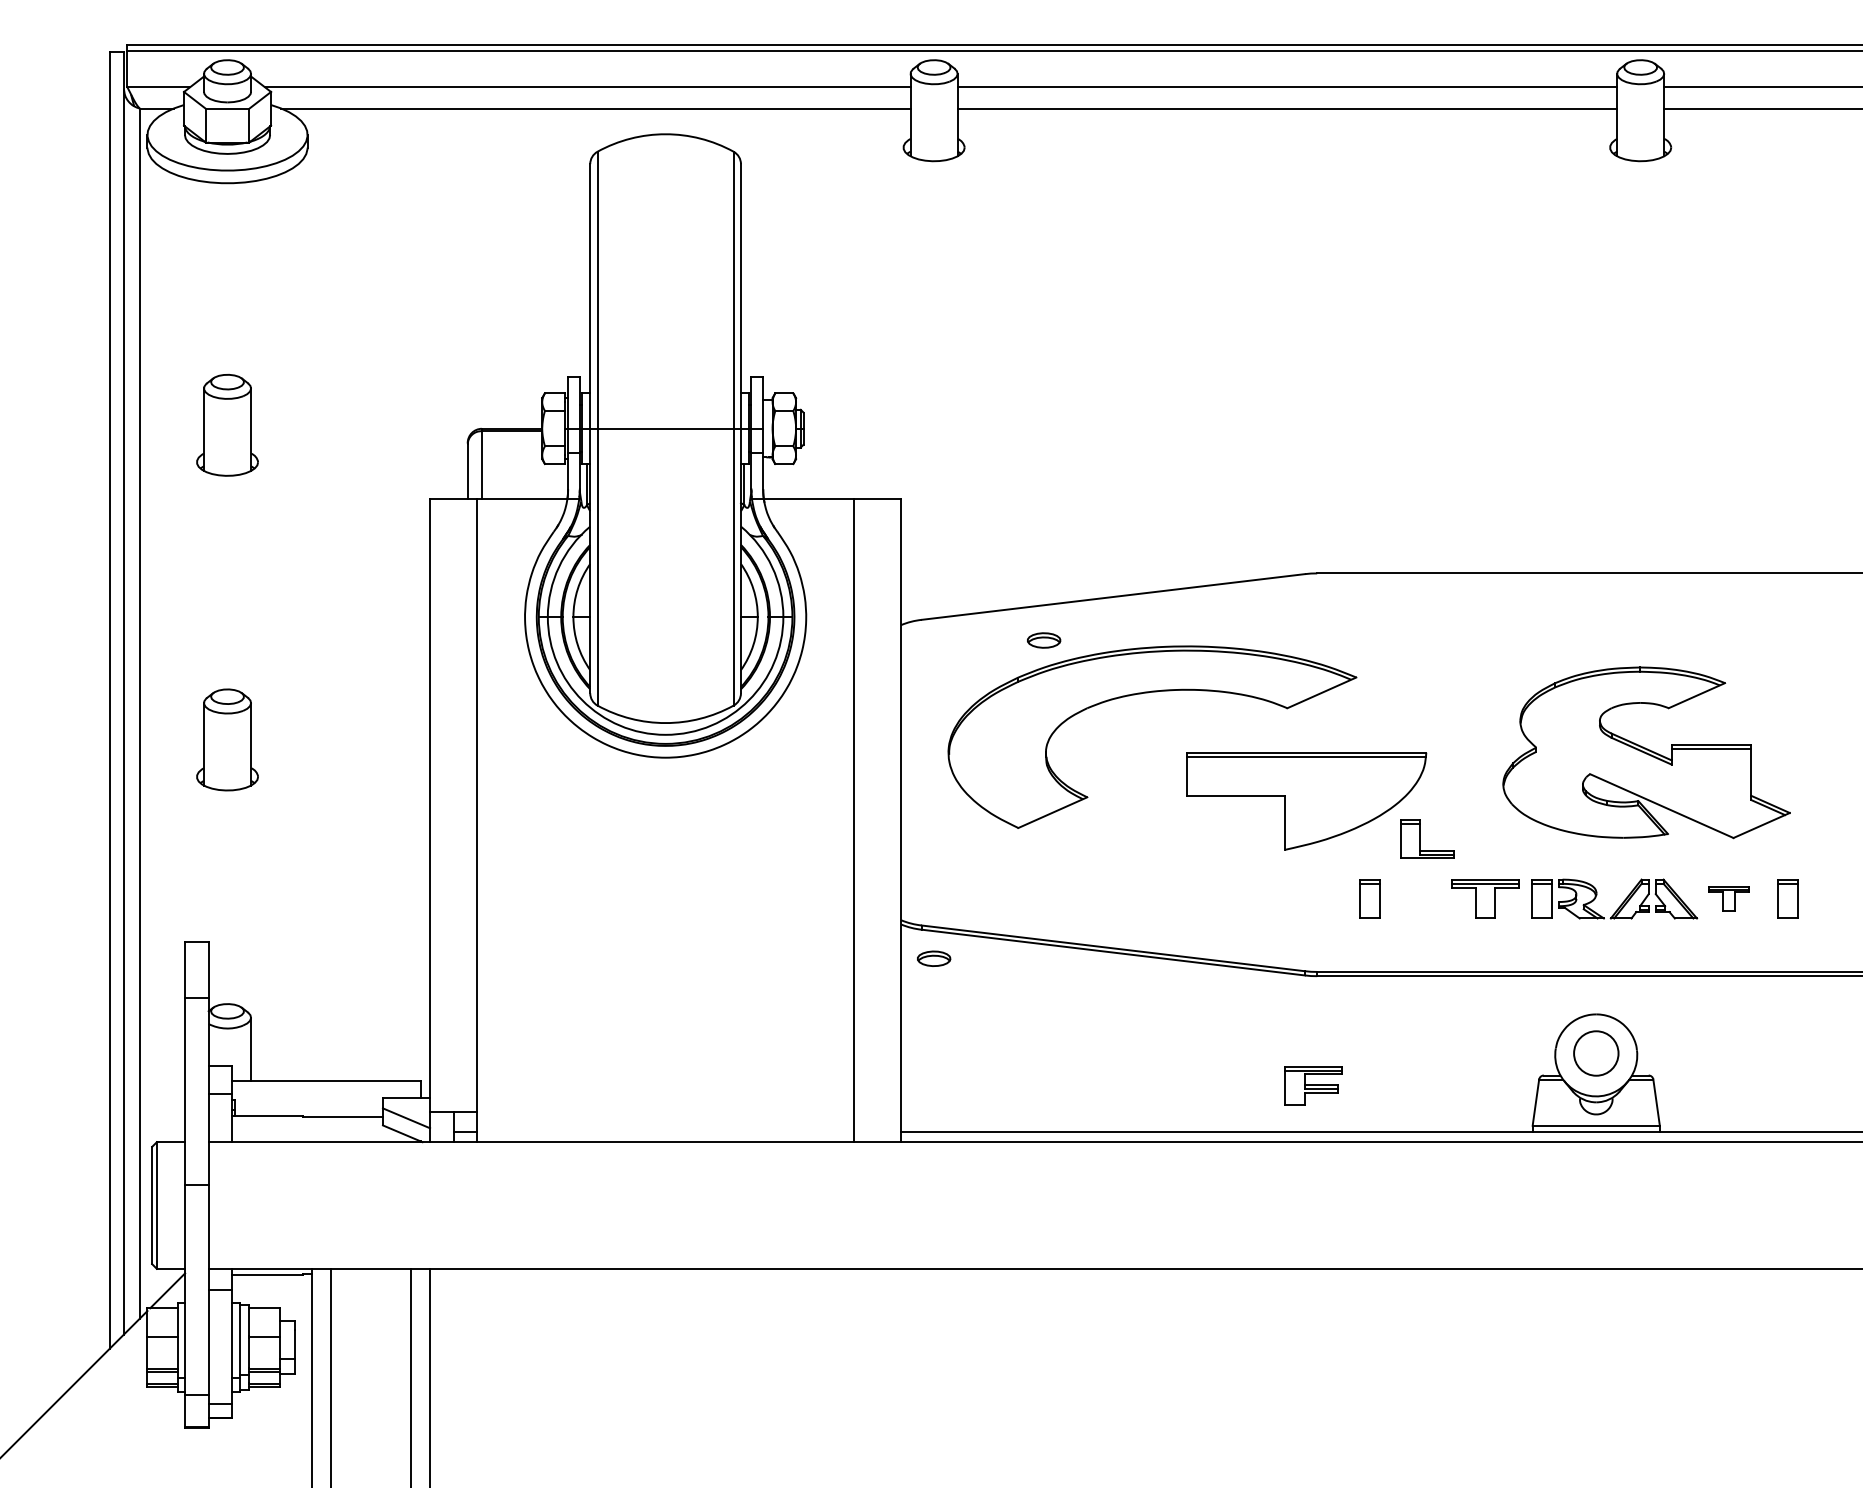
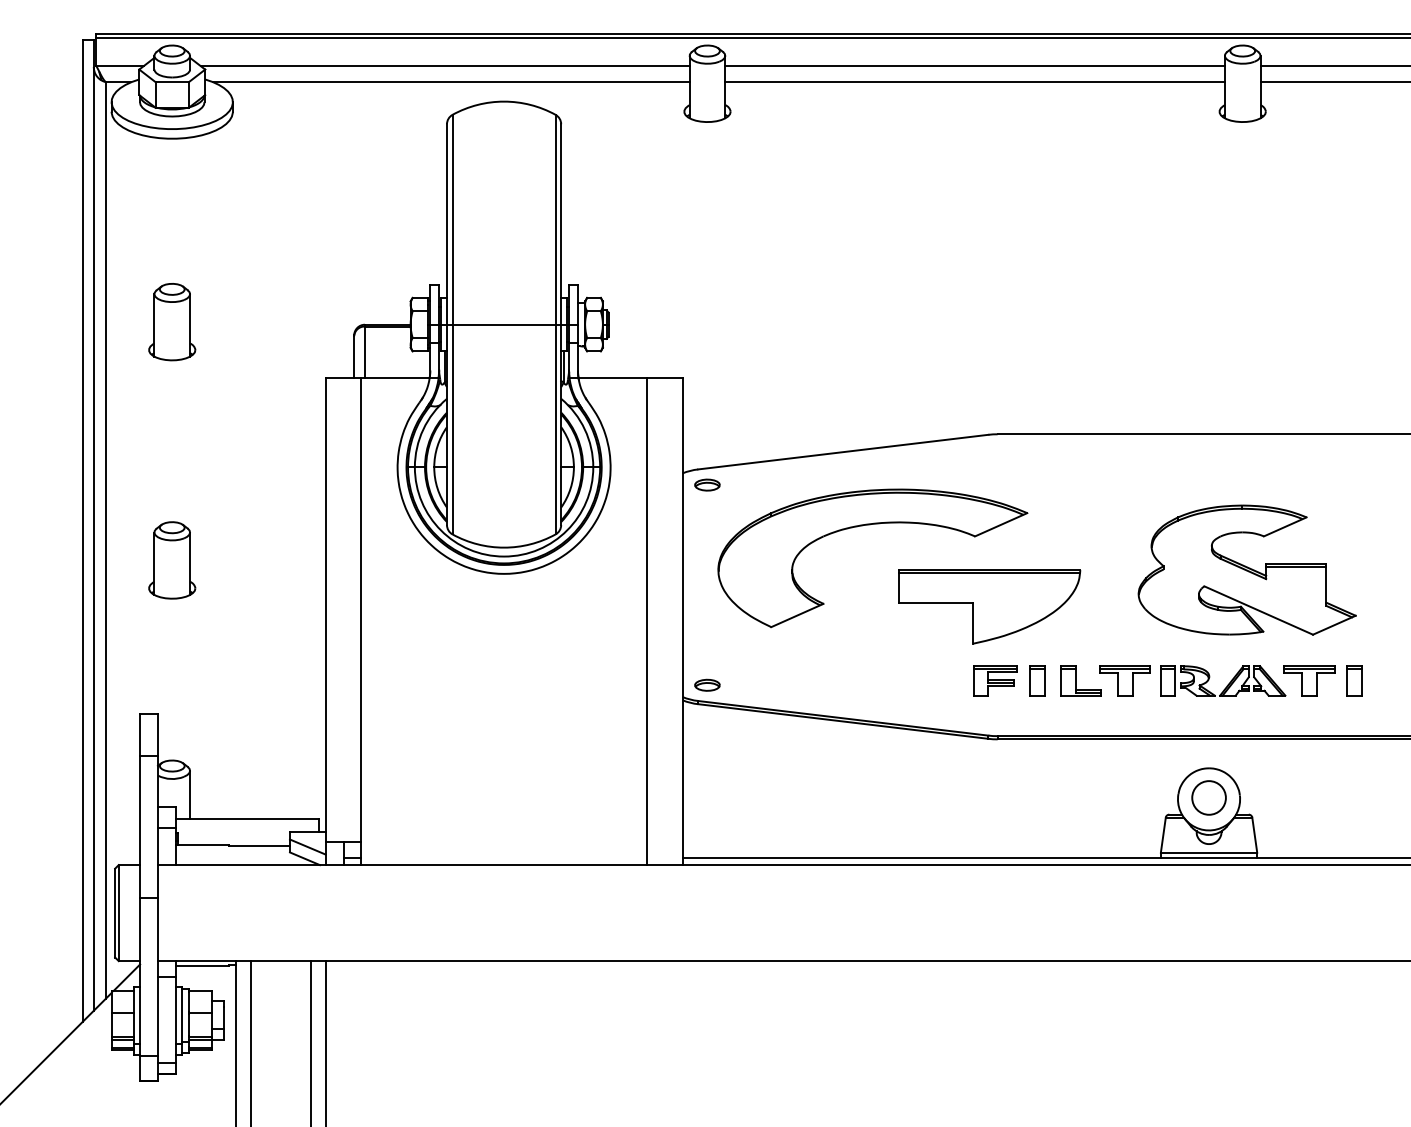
part: (1044, 640) -> (707, 485), moved
part: (1420, 838) -> (1075, 680), moved
part: (1728, 898) -> (1309, 680), size x1.67
part: (934, 958) -> (707, 685), moved
part: (1313, 1085) -> (994, 680), moved

